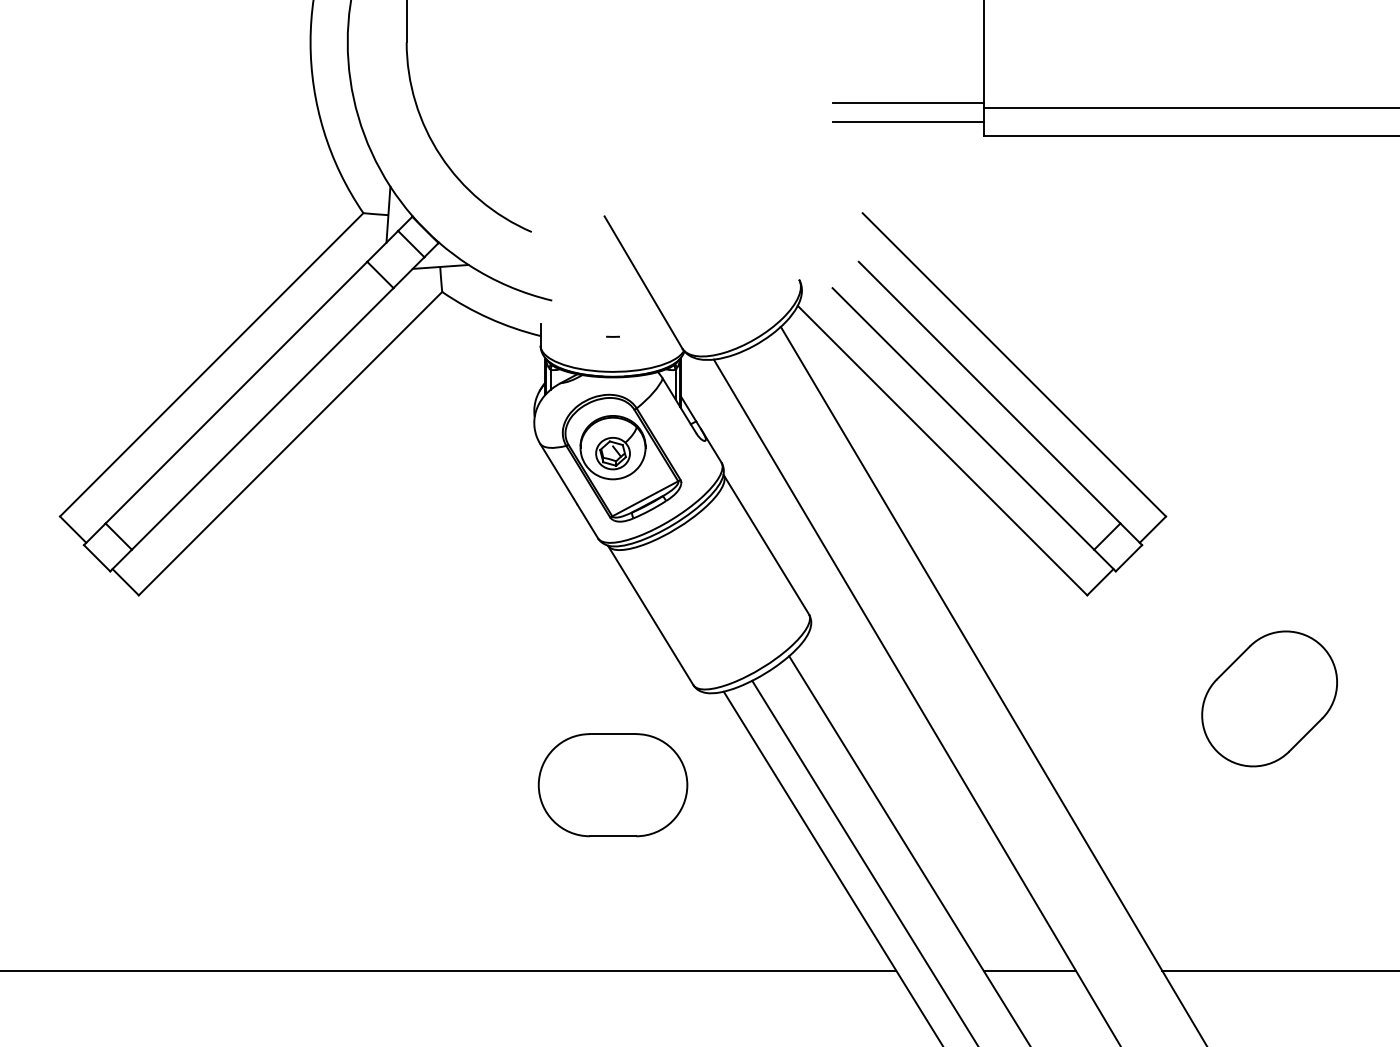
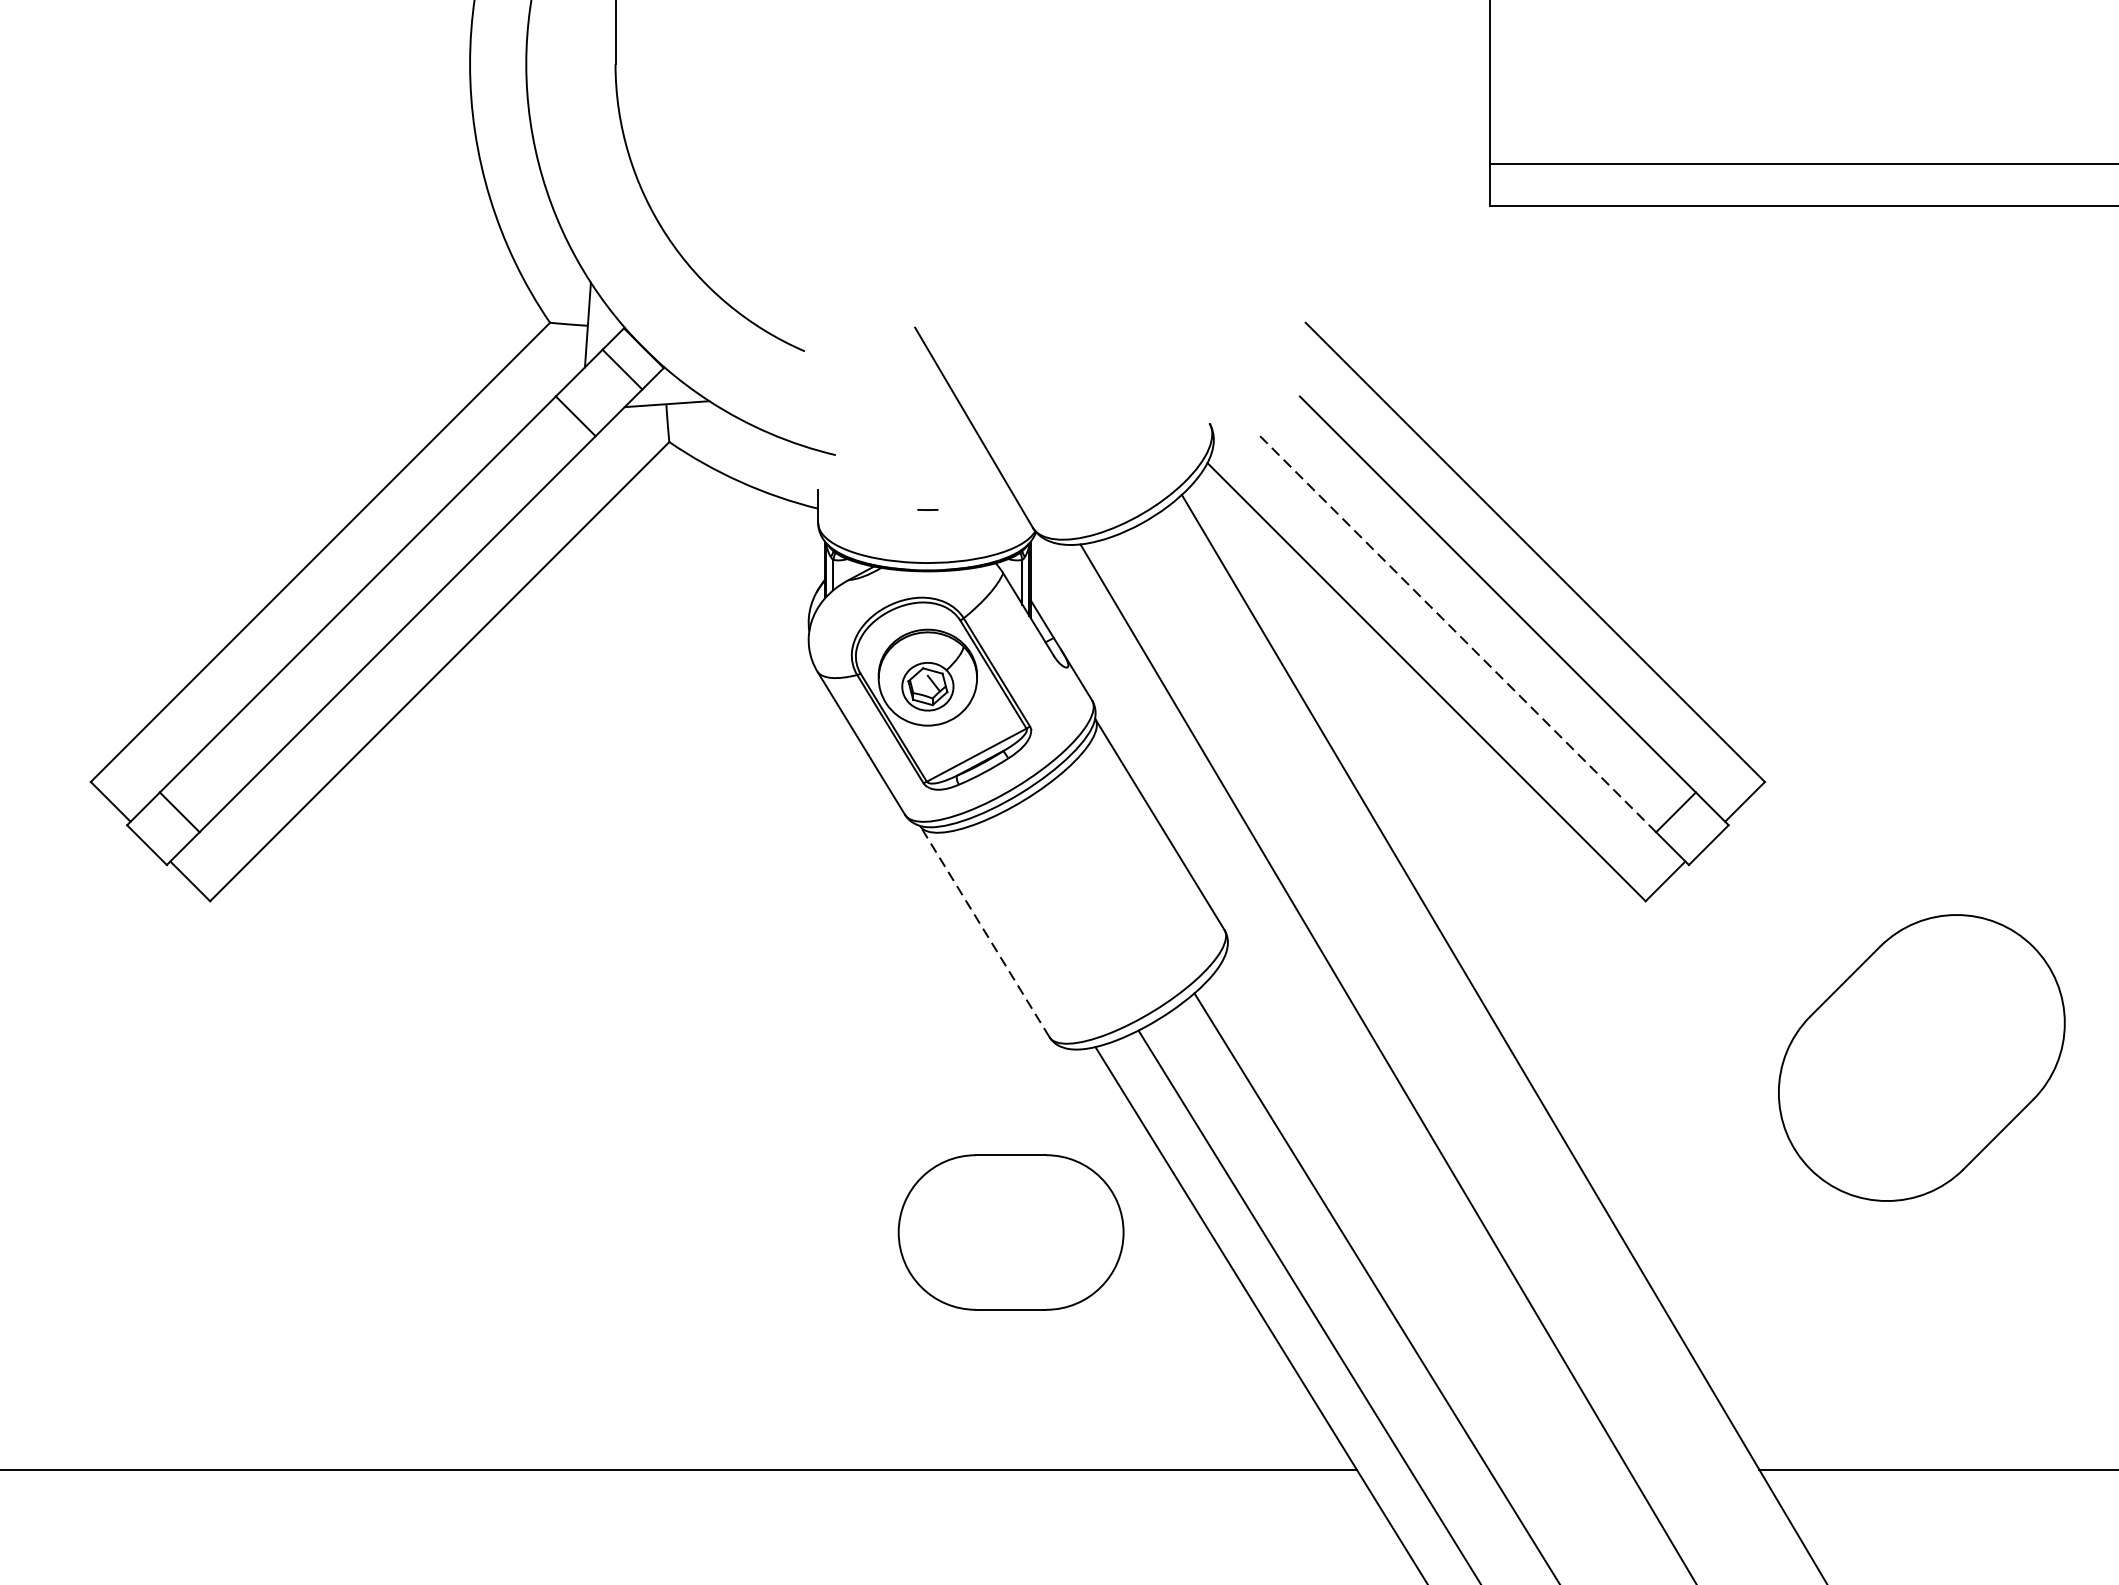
line: (908, 103) -> (1375, 156), removed
line: (908, 121) -> (1375, 184), removed
line: (963, 419) -> (1458, 635), solid -> dashed
line: (650, 615) -> (984, 931), solid -> dashed
part: (1269, 698) -> (1921, 1057), size x1.4
part: (612, 785) -> (1010, 1232), moved
line: (1029, 970) -> (1558, 1469), removed

